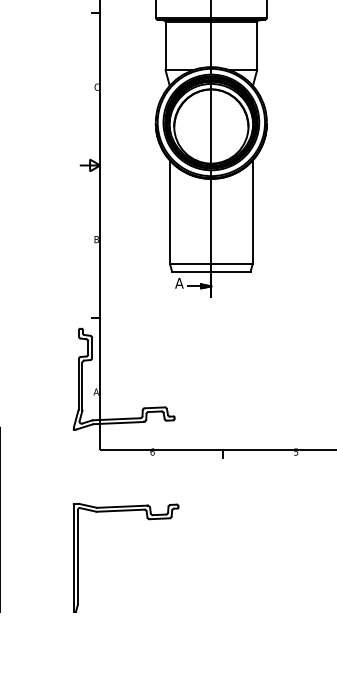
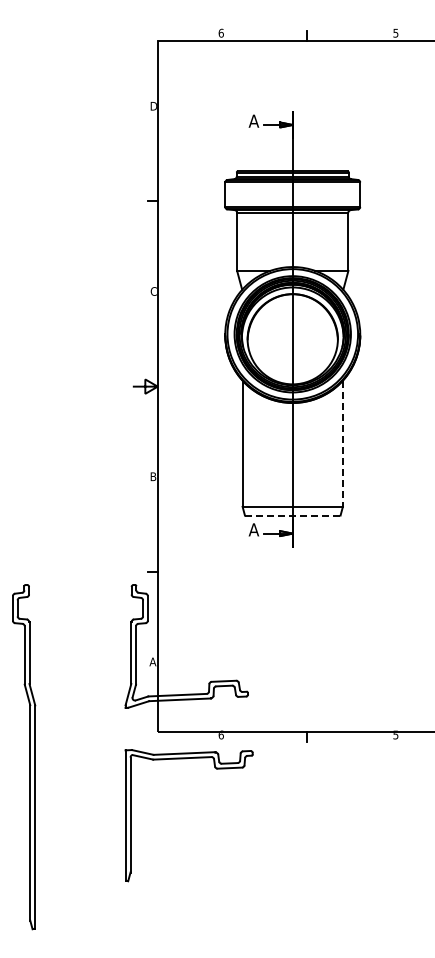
line: (252, 213) -> (342, 444), solid -> dashed
line: (211, 271) -> (292, 515), solid -> dashed
part: (148, 519) -> (216, 769), moved

